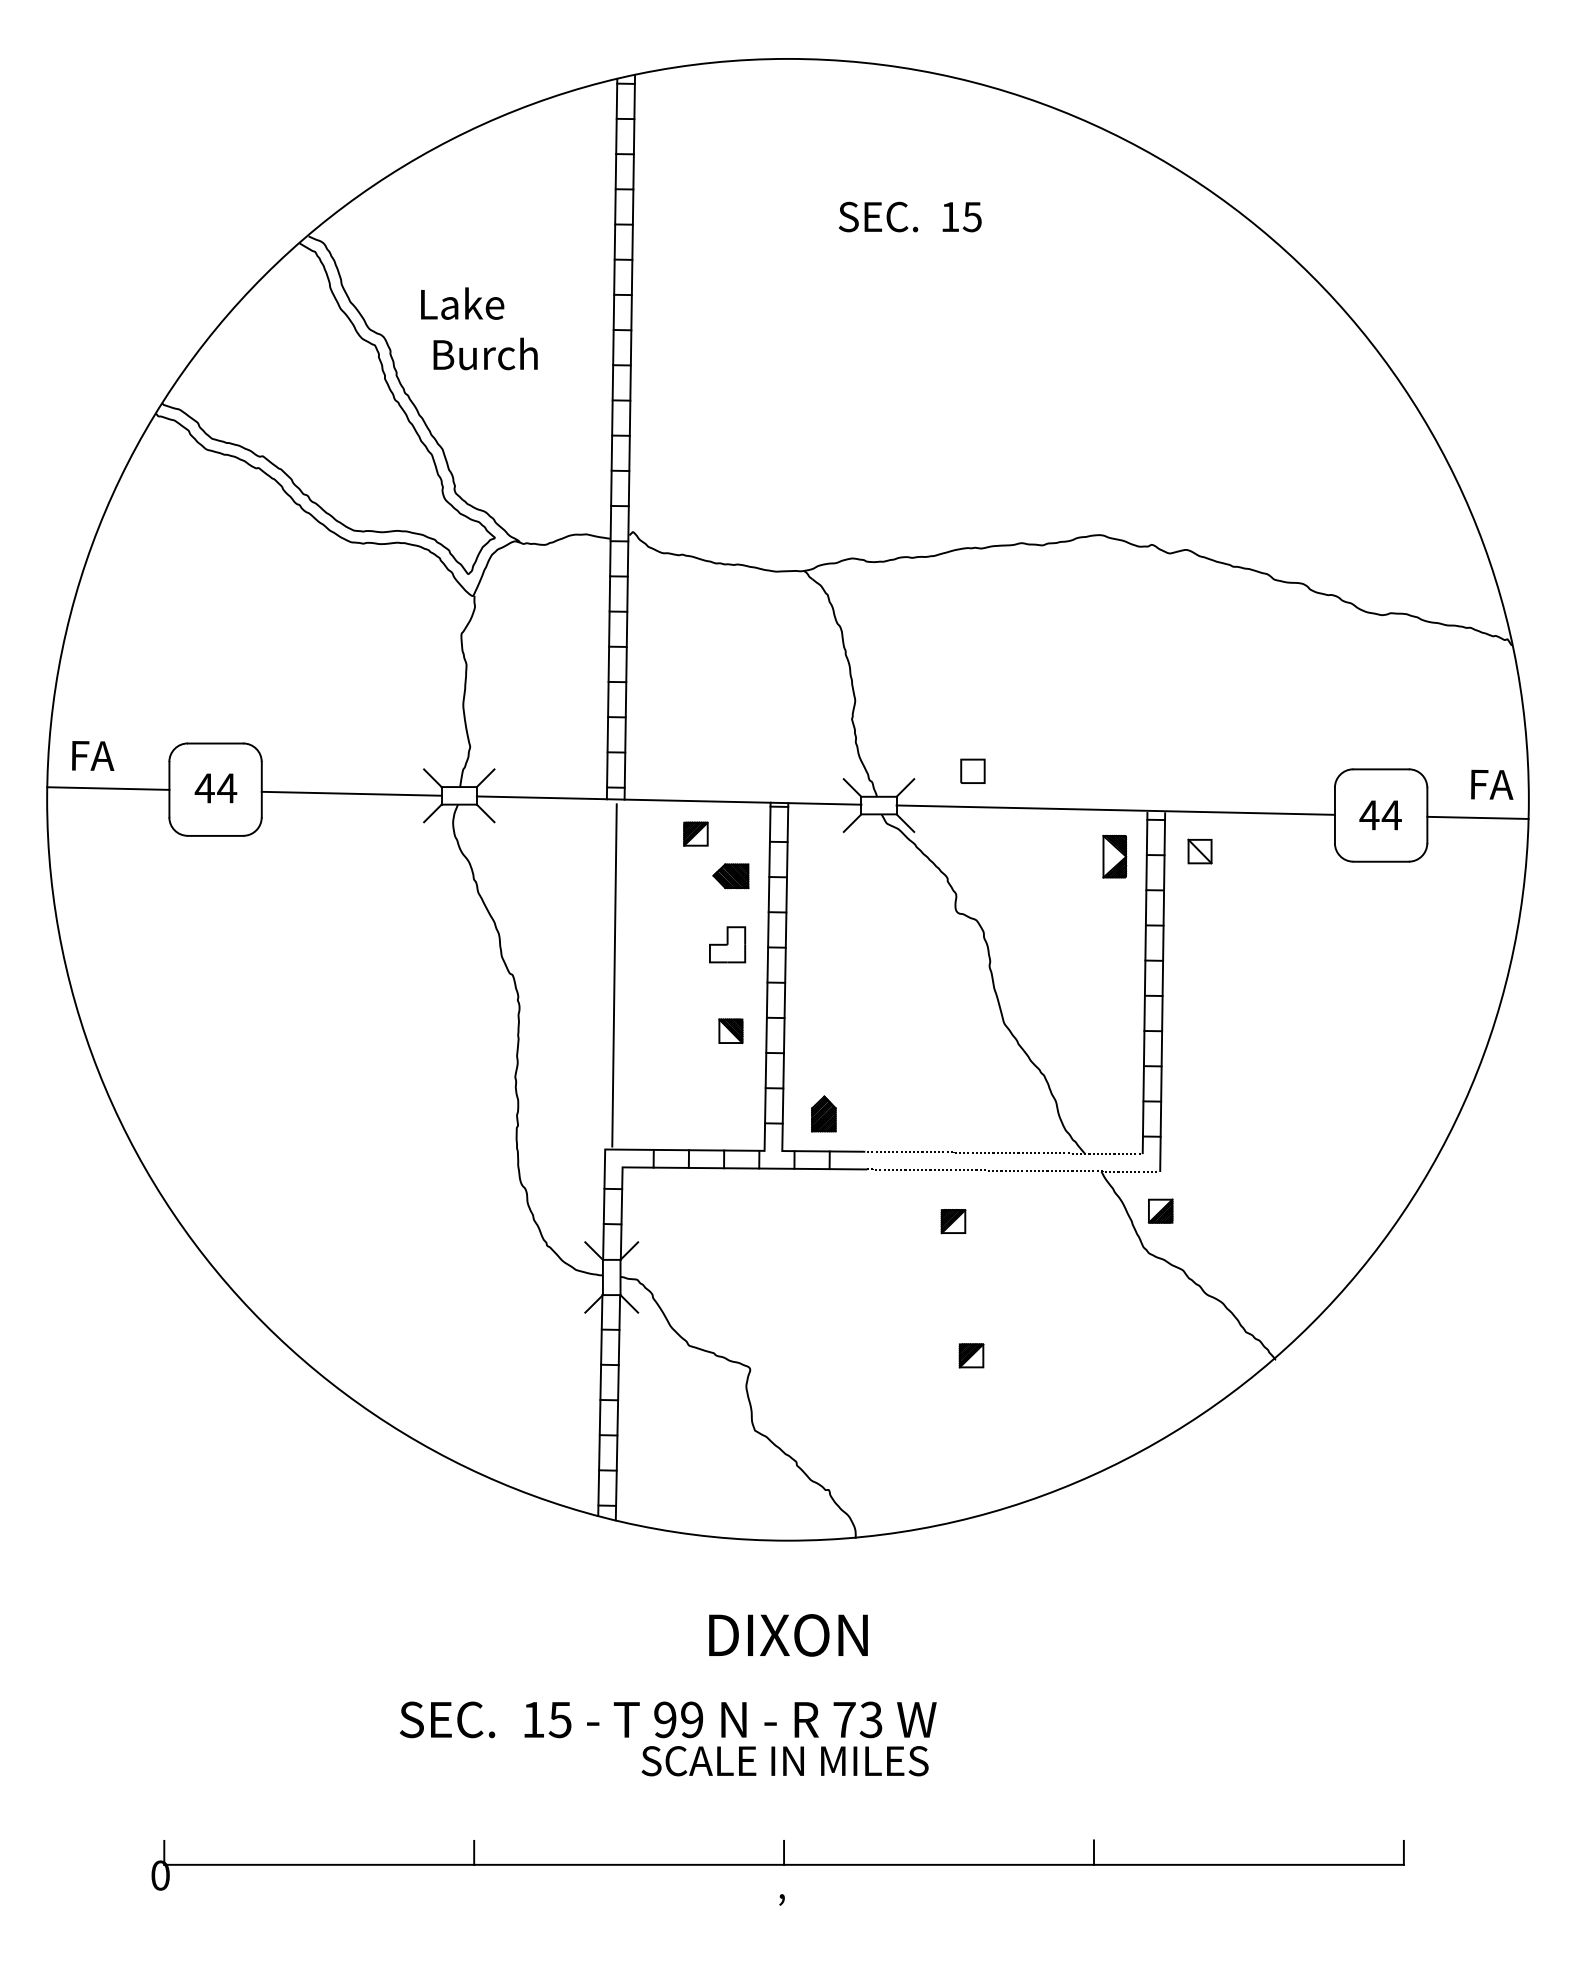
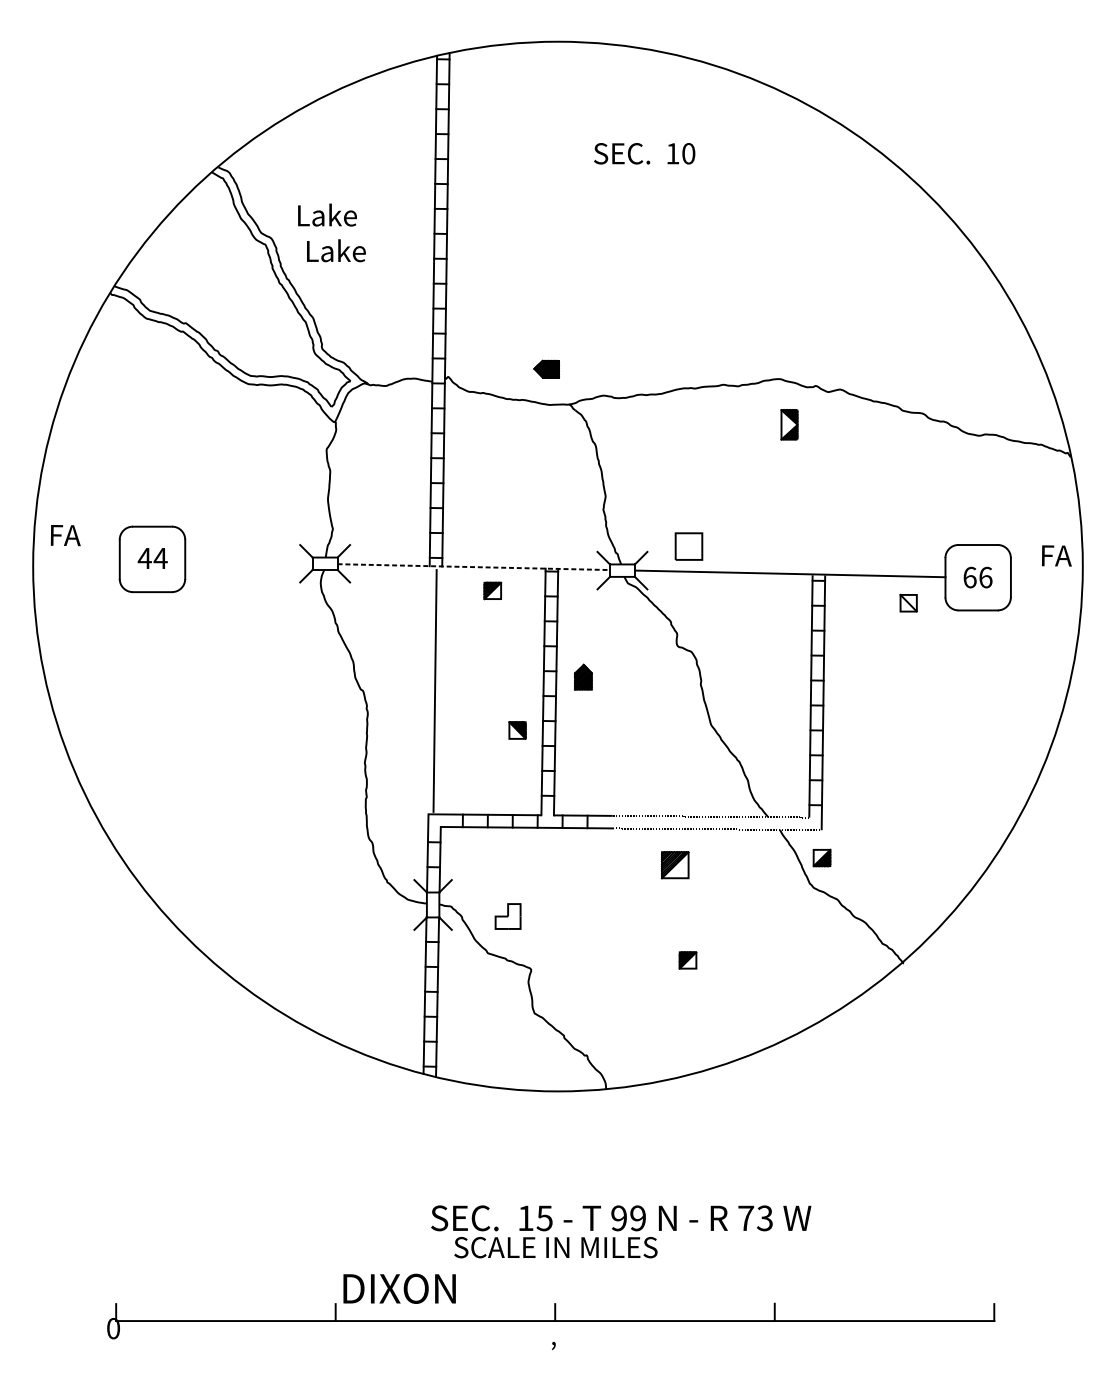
text: (971, 216) -> (687, 153), 15 -> 10
text: (487, 353) -> (345, 250), Burch -> Lake
part: (972, 770) -> (688, 545), size x1.6
line: (108, 788) -> (76, 558), removed
line: (351, 793) -> (248, 562), removed
line: (669, 800) -> (474, 567), solid -> dashed
text: (1380, 815) -> (977, 577), 44 -> 66
line: (1477, 817) -> (1046, 579), removed
part: (1199, 851) -> (908, 603), moved
part: (1114, 856) -> (789, 424), moved
part: (730, 876) -> (546, 369), moved
part: (727, 944) -> (508, 916), moved
part: (823, 1113) -> (583, 676), moved
part: (953, 1221) -> (675, 865), size x1.6
text: (788, 1635) -> (399, 1288), moved
text: (668, 1719) -> (621, 1218), moved

